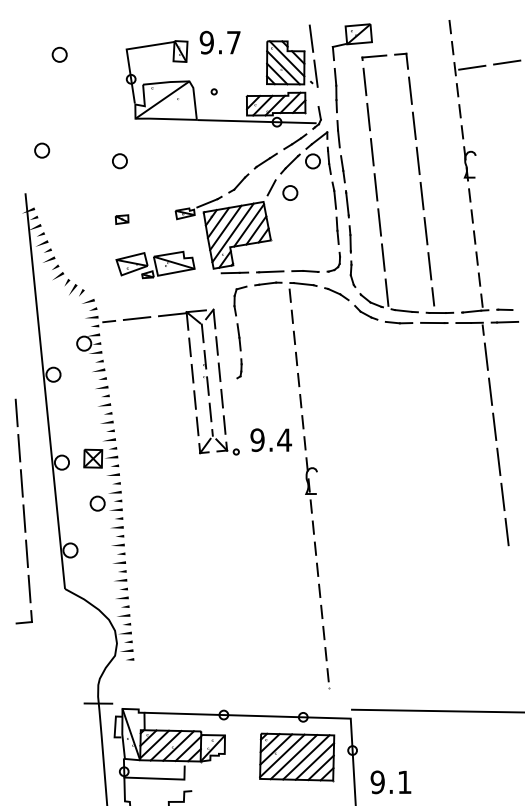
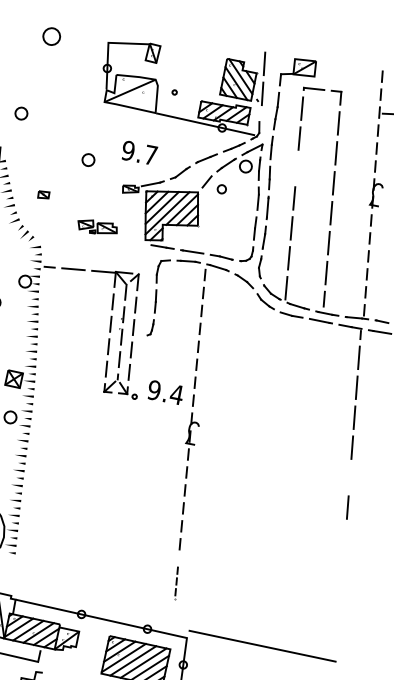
text: (219, 42) -> (138, 152), moved
part: (59, 54) -> (51, 36), size x1.4
line: (371, 152) -> (296, 168), removed
part: (119, 161) -> (88, 160), moved
part: (290, 192) -> (222, 188), size x0.7
part: (122, 219) -> (44, 195), moved
part: (155, 264) -> (97, 227), size x0.6
line: (502, 496) -> (349, 477), removed
part: (326, 657) -> (176, 583), size x0.6

